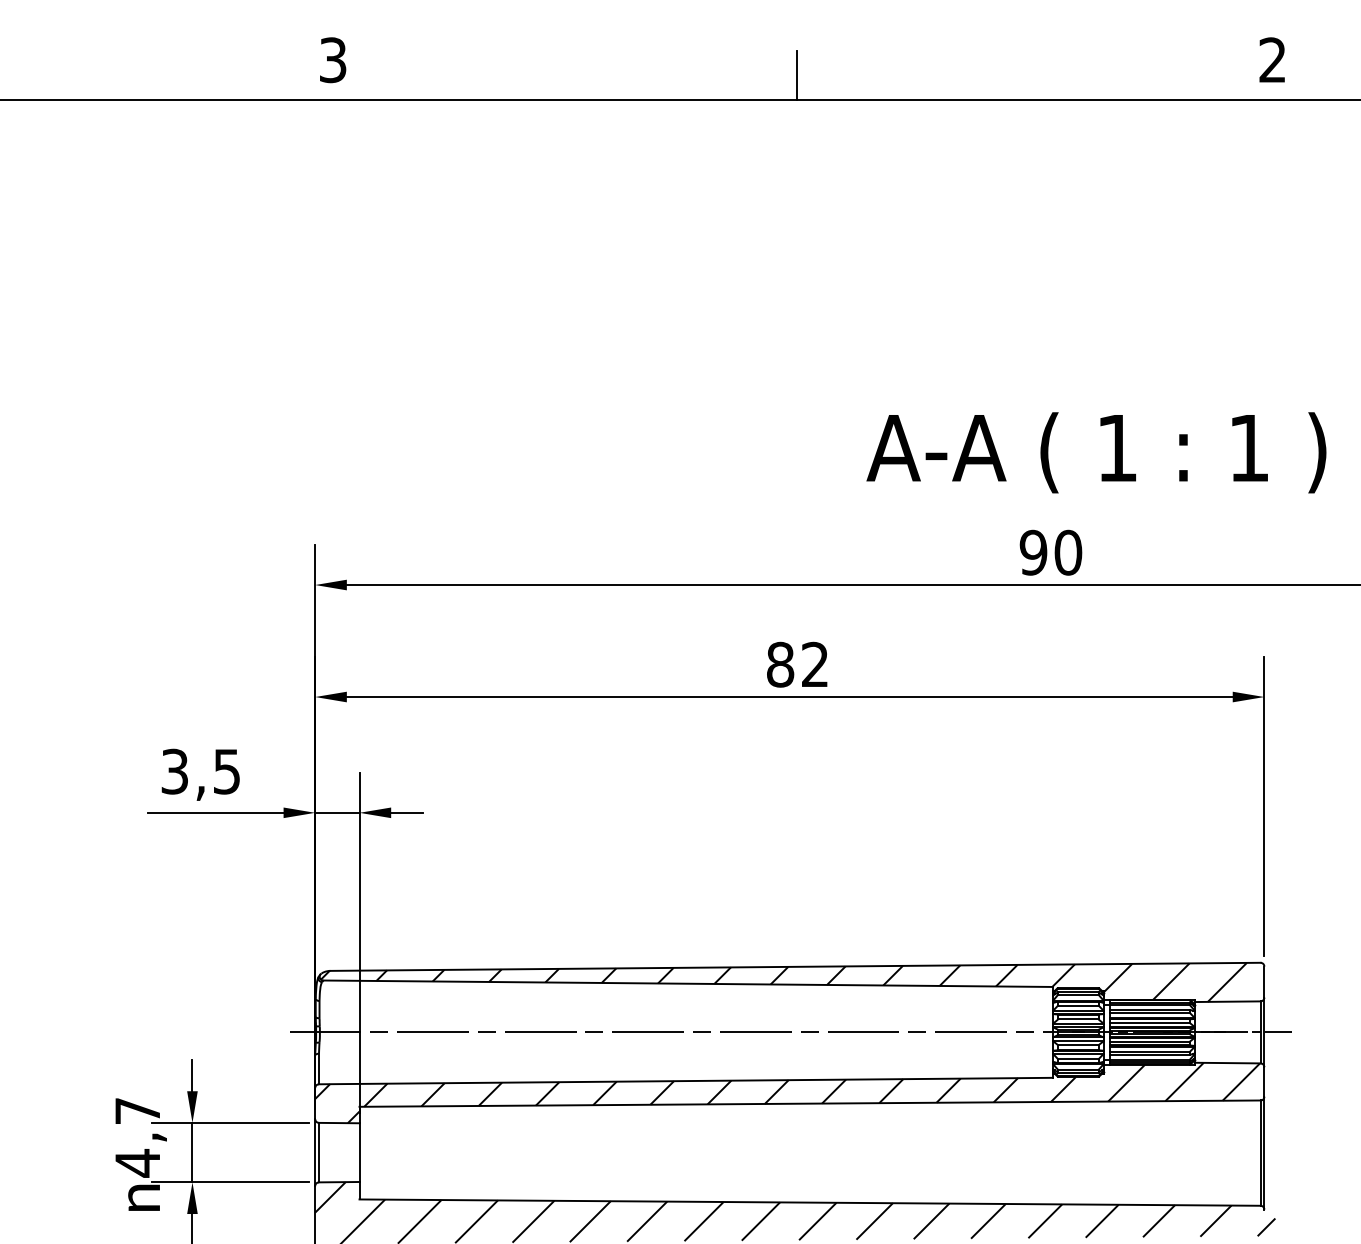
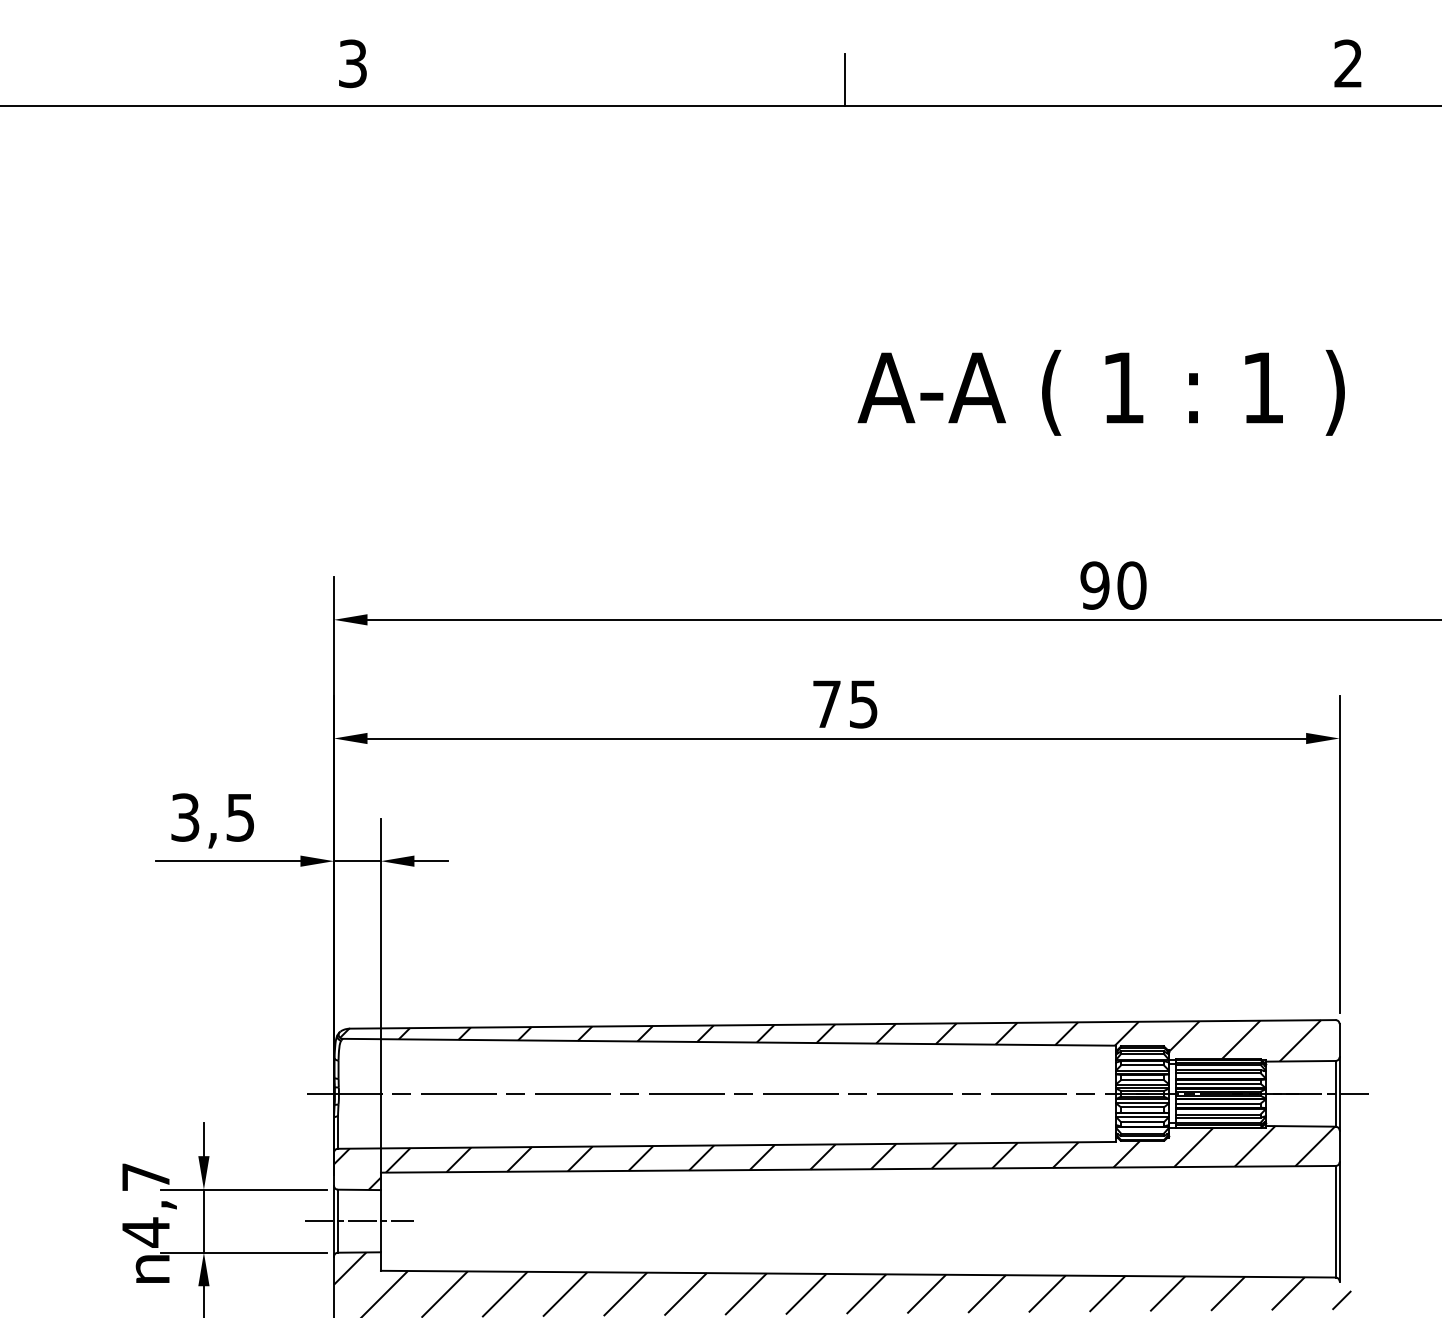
text: (1096, 452) -> (1101, 392), moved
text: (797, 664) -> (844, 704), 82 -> 75
line: (339, 1152) -> (359, 1221), added

